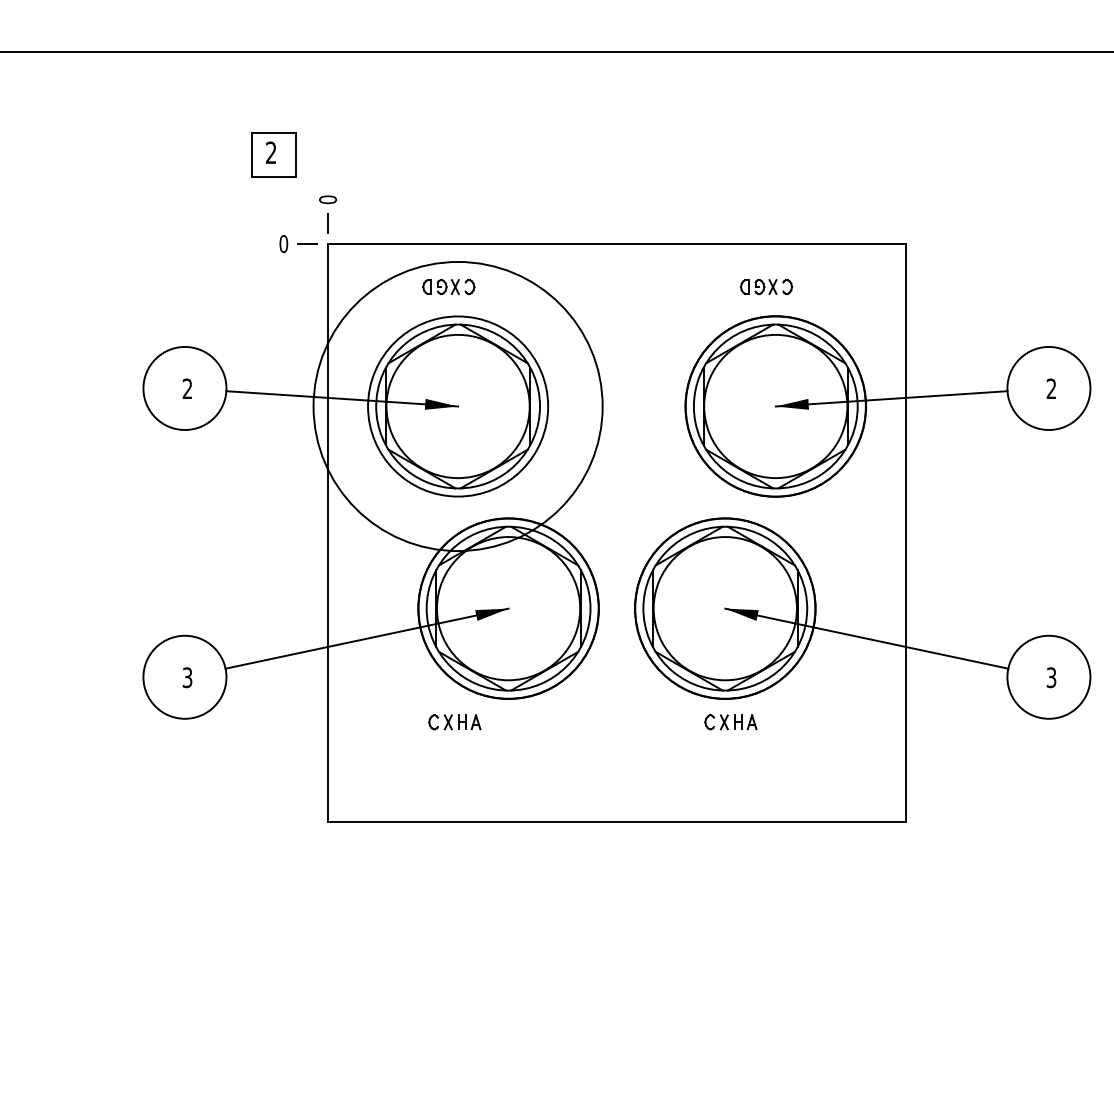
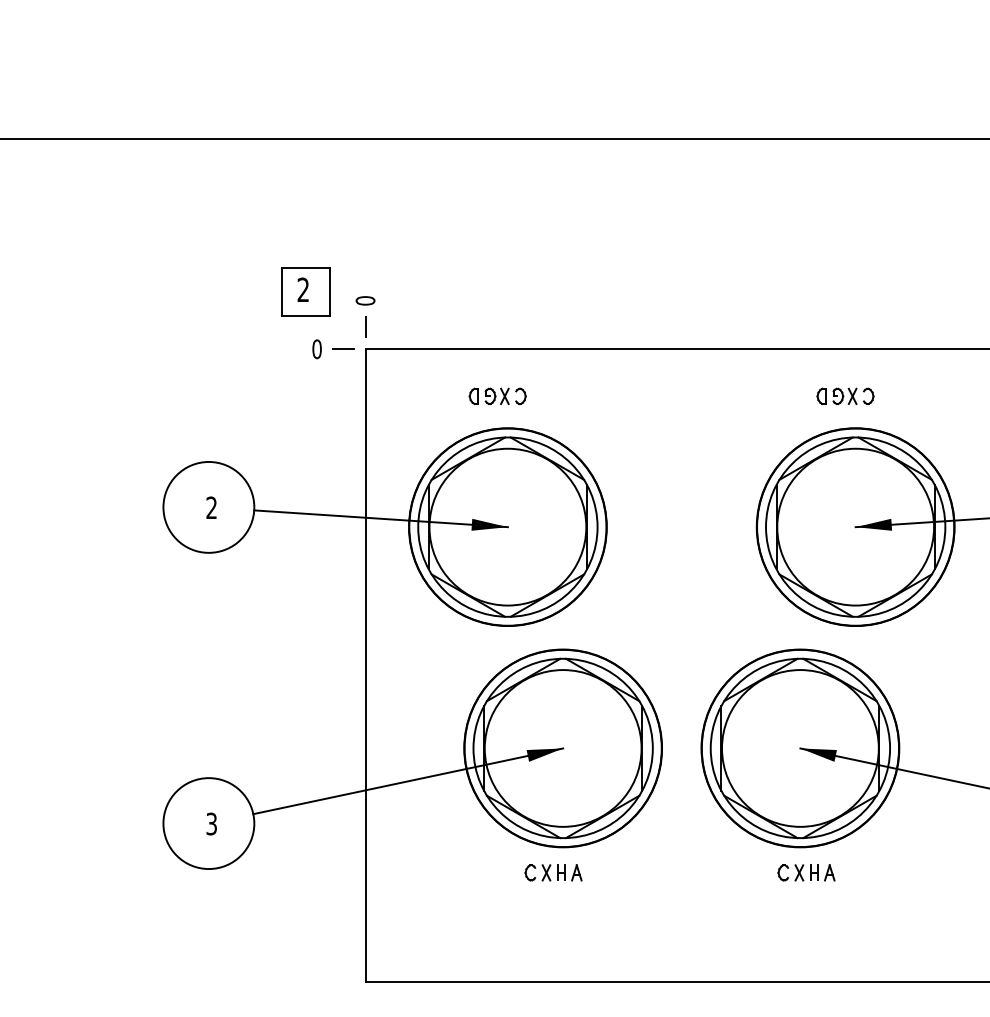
part: (273, 154) -> (305, 291), moved
circle: (457, 406) -> (507, 527), size x0.62
part: (454, 722) -> (553, 873), moved

